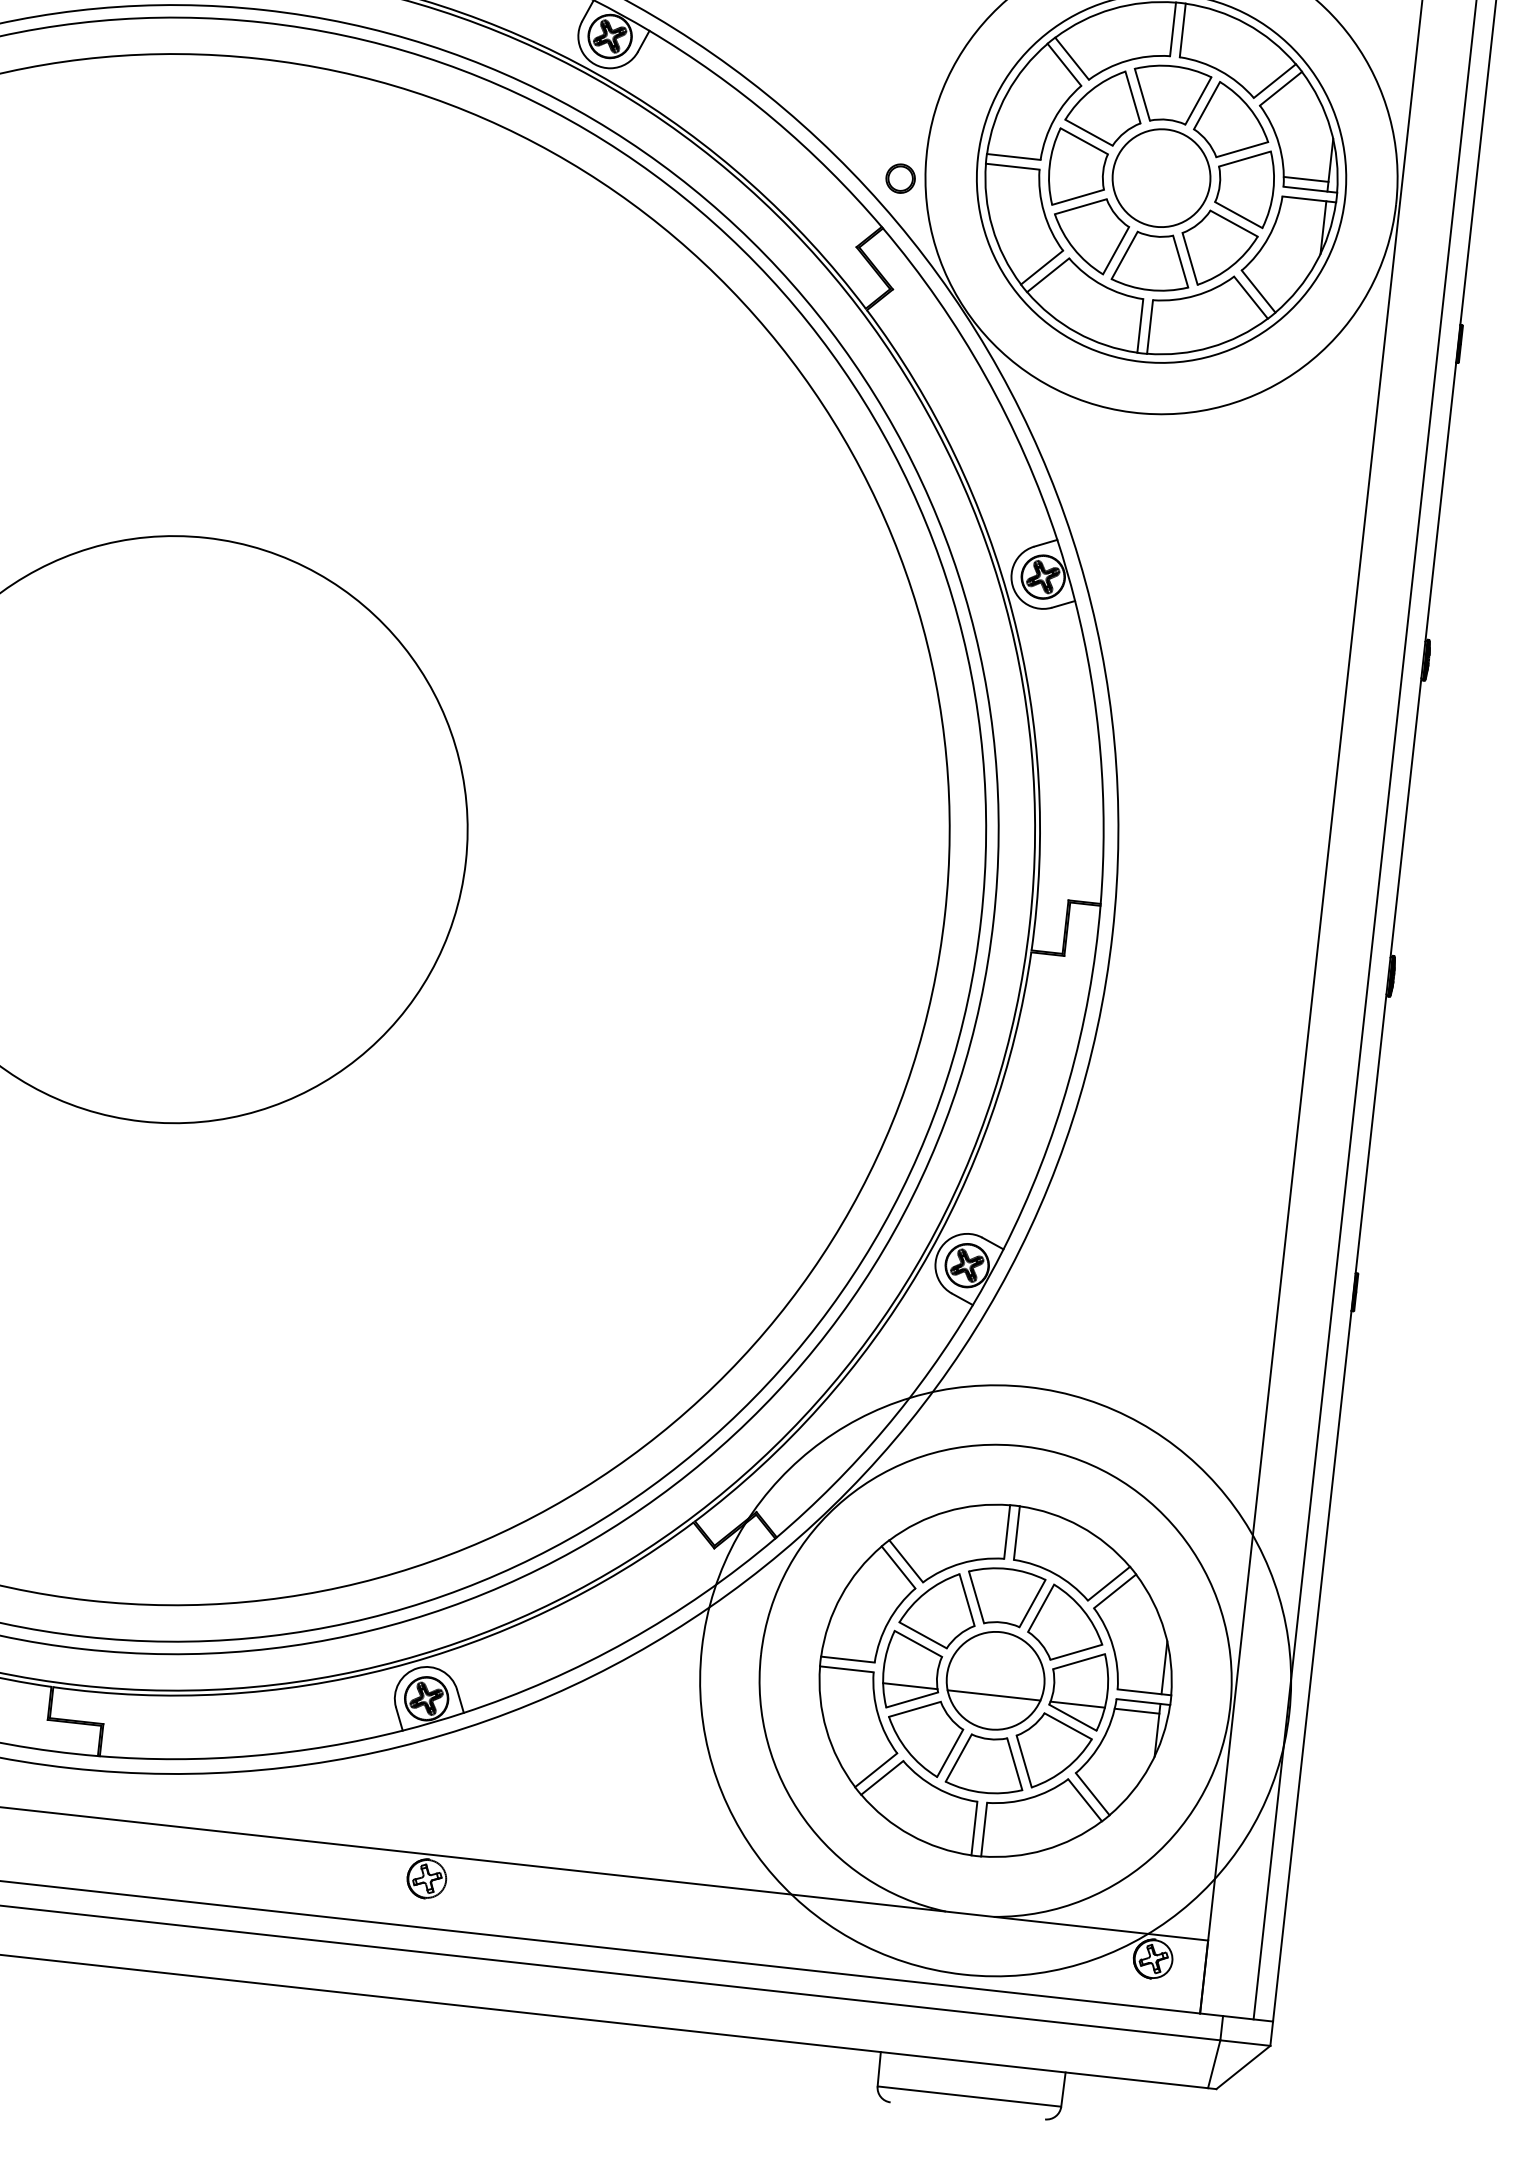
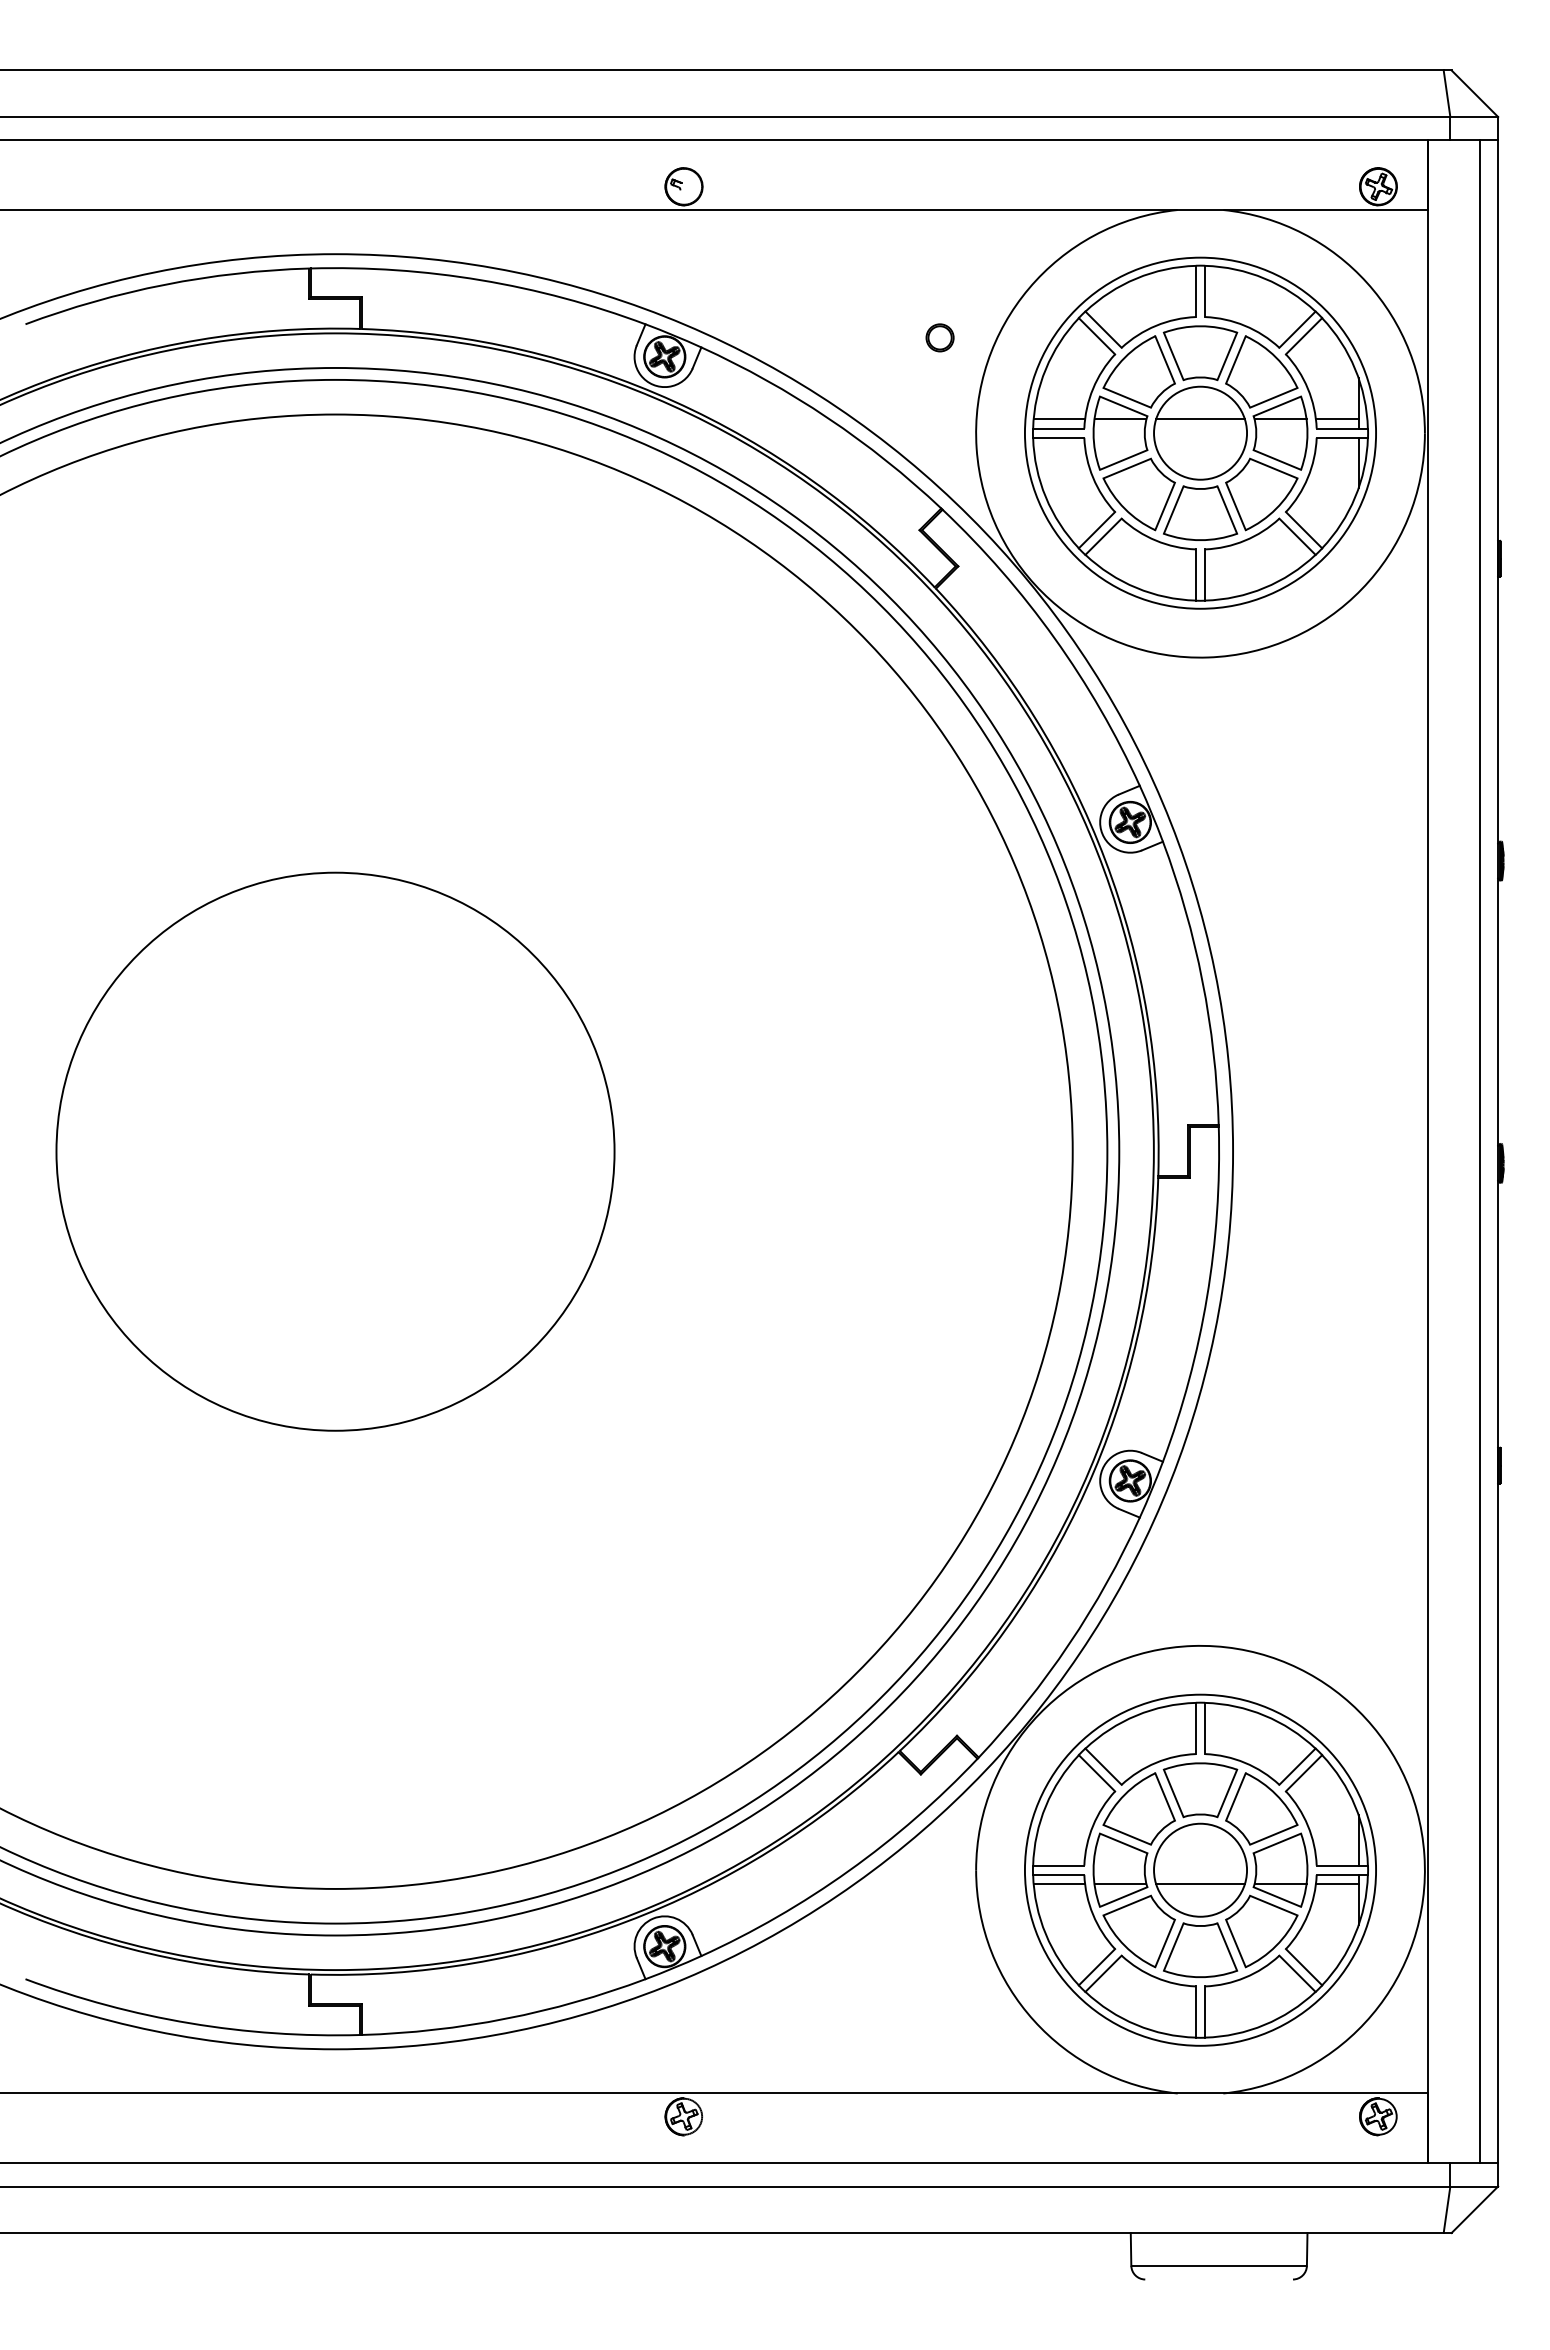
line: (1015, 147) -> (1059, 419), added
line: (1079, 154) -> (1120, 419), added
line: (1163, 163) -> (1200, 419), added
line: (1246, 173) -> (1280, 419), added
circle: (900, 178) -> (939, 337), moved
line: (846, 1679) -> (1059, 1884), added
circle: (995, 1680) -> (1200, 1869), size x0.62

